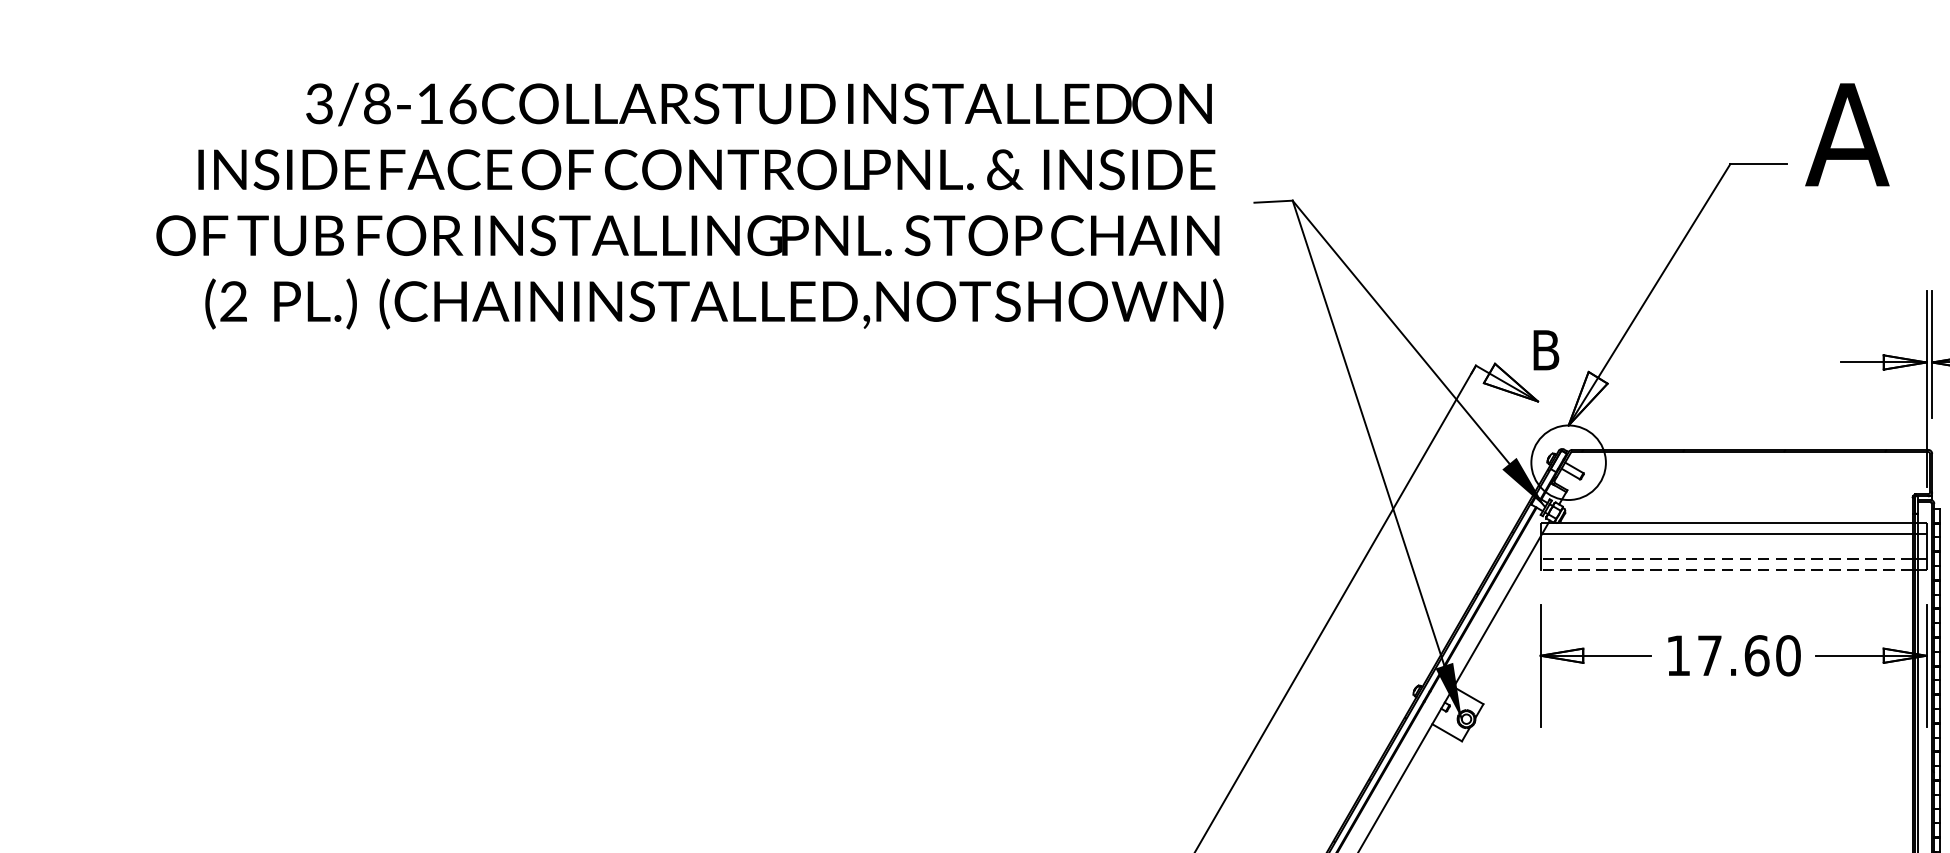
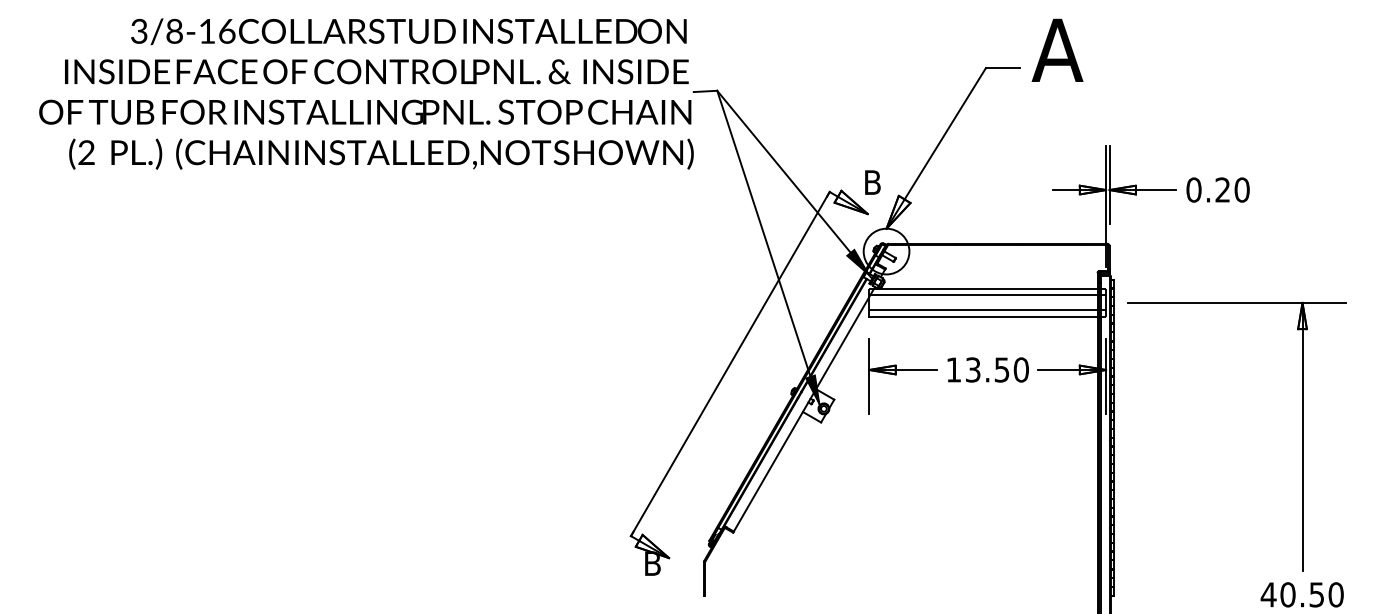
text: (689, 205) -> (366, 93), moved
line: (1725, 558) -> (982, 310), dashed -> solid
line: (1725, 570) -> (982, 317), dashed -> solid
text: (1733, 654) -> (987, 369), 17.60 -> 13.50

